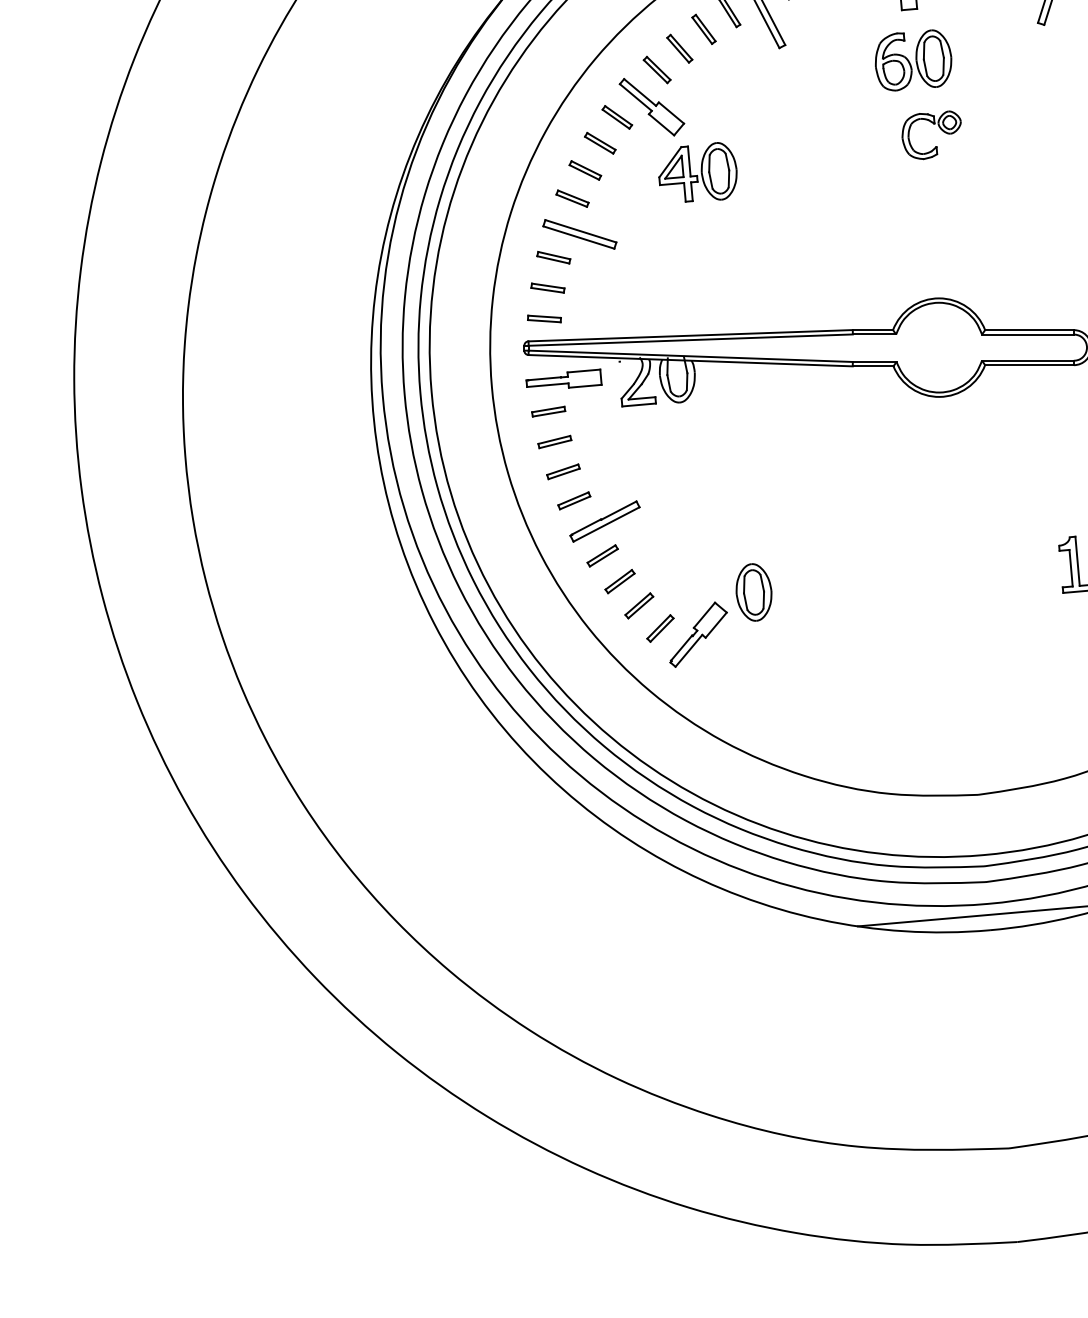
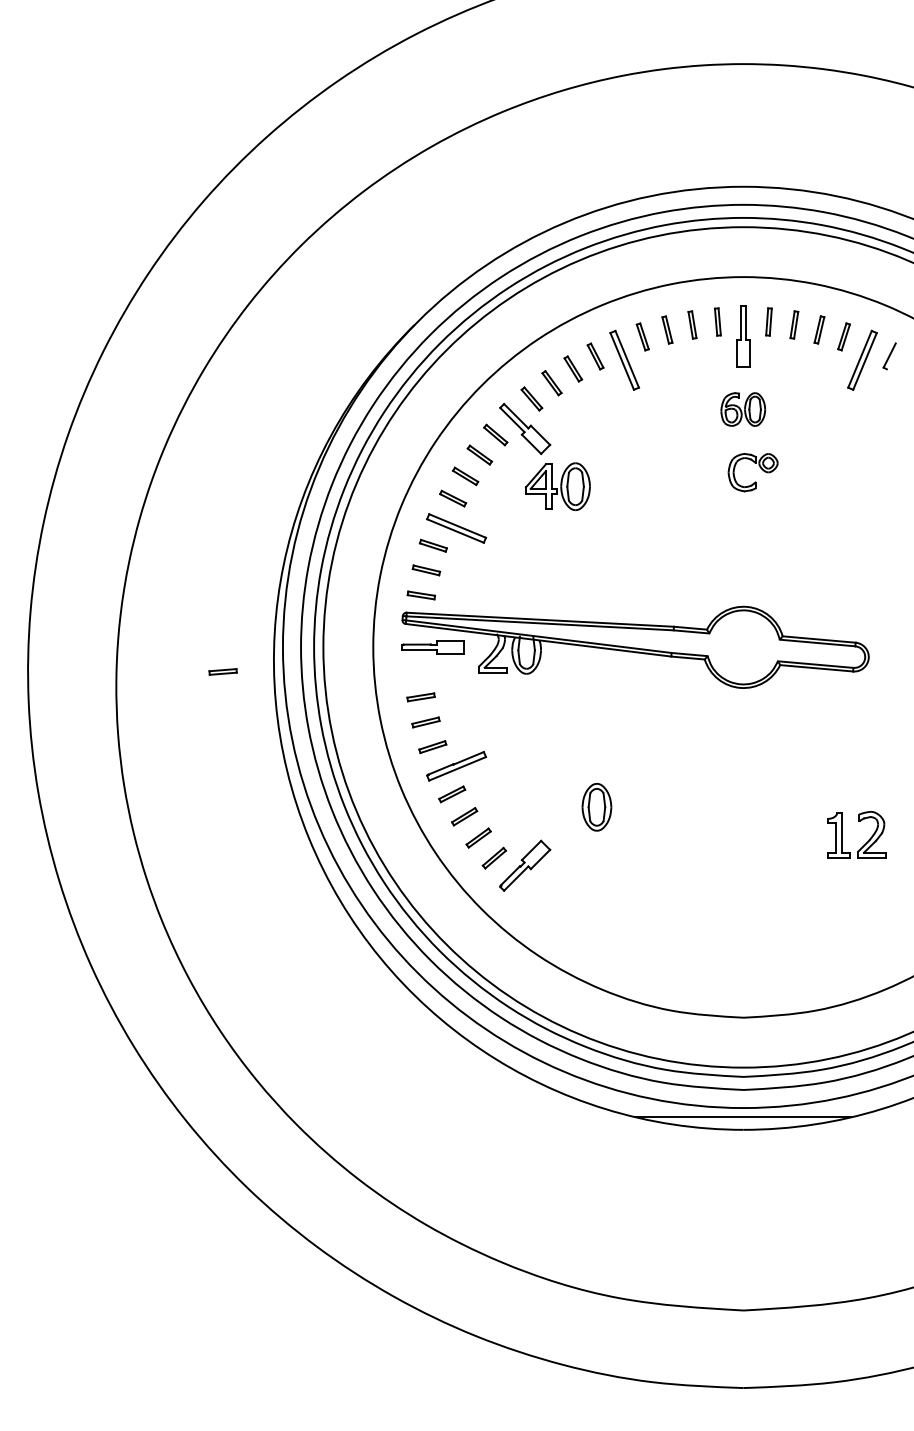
part: (913, 60) -> (743, 409), size x0.7
part: (547, 411) -> (222, 671), moved
part: (753, 592) -> (596, 807), moved

